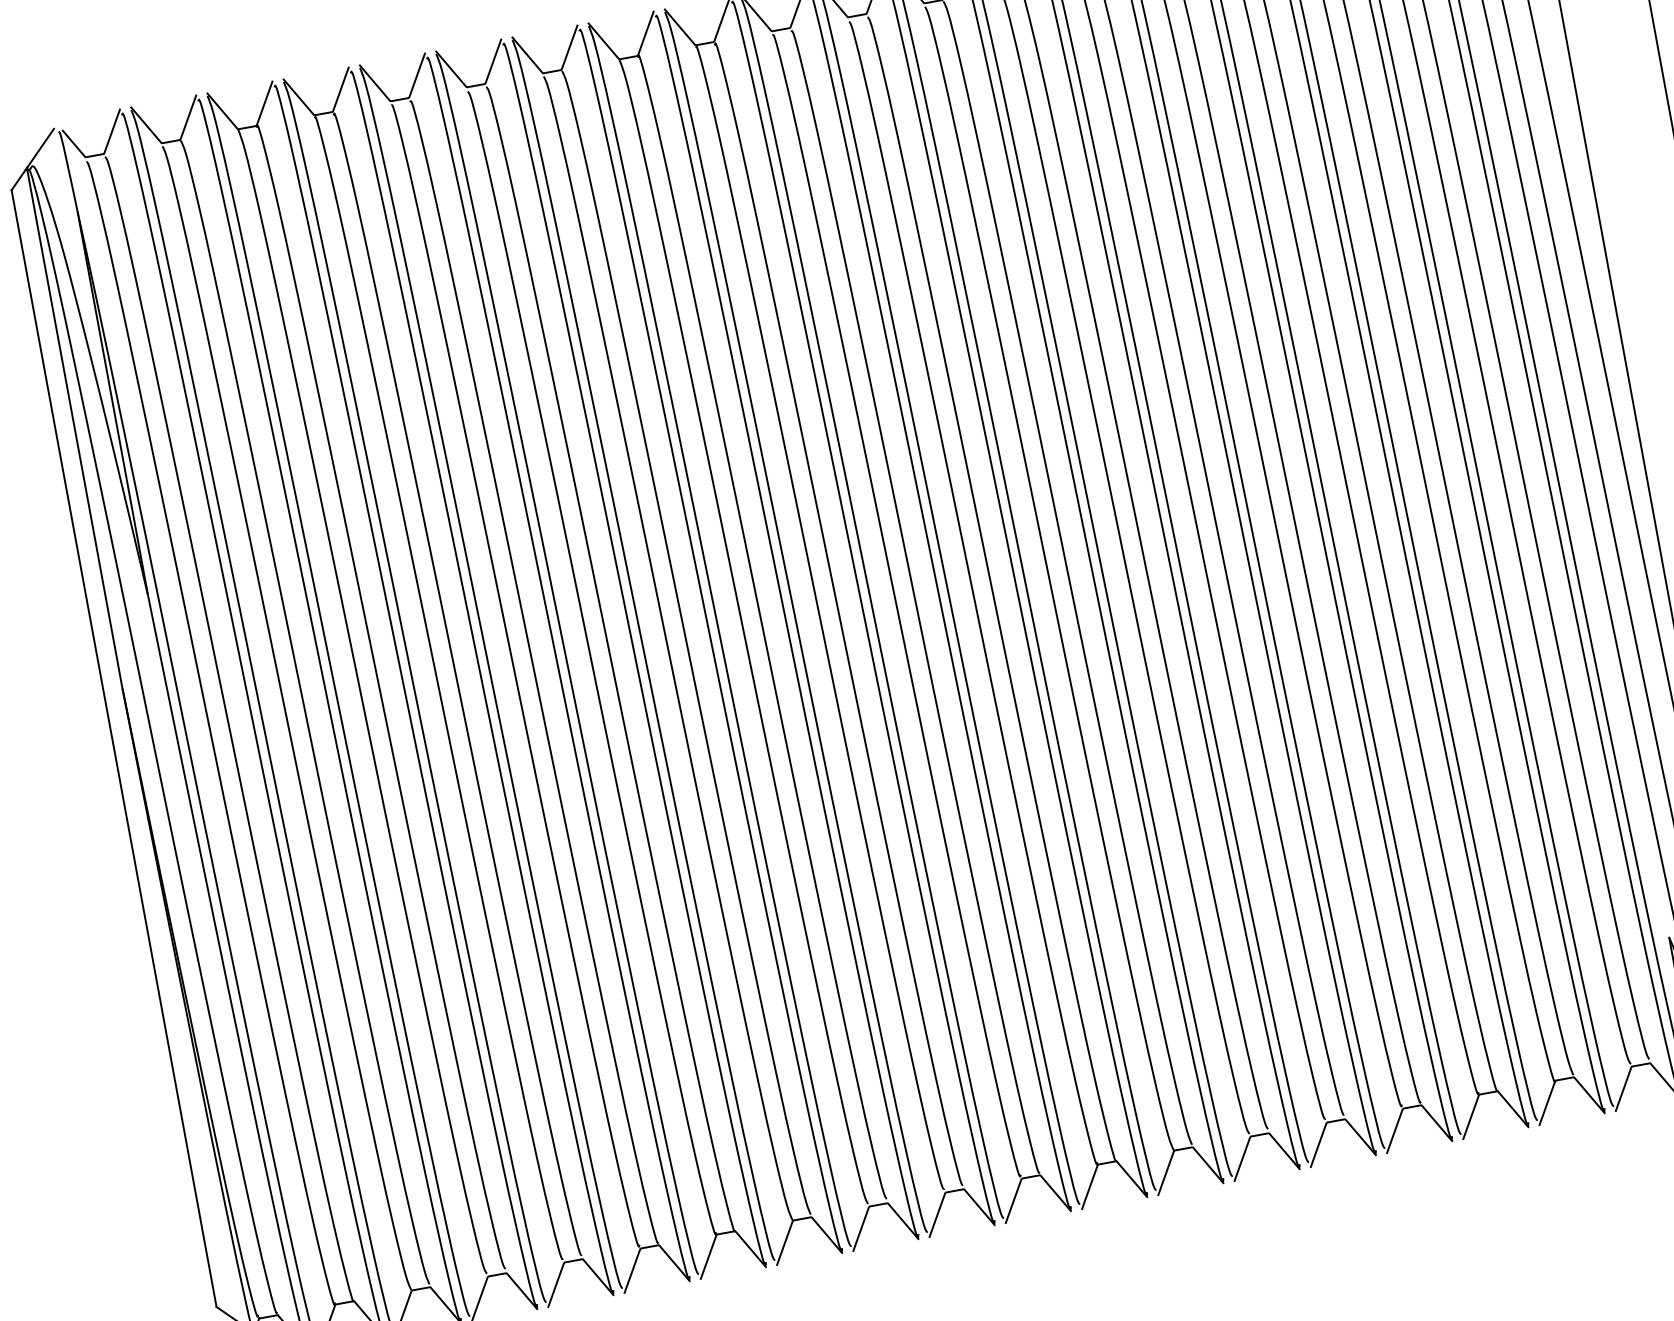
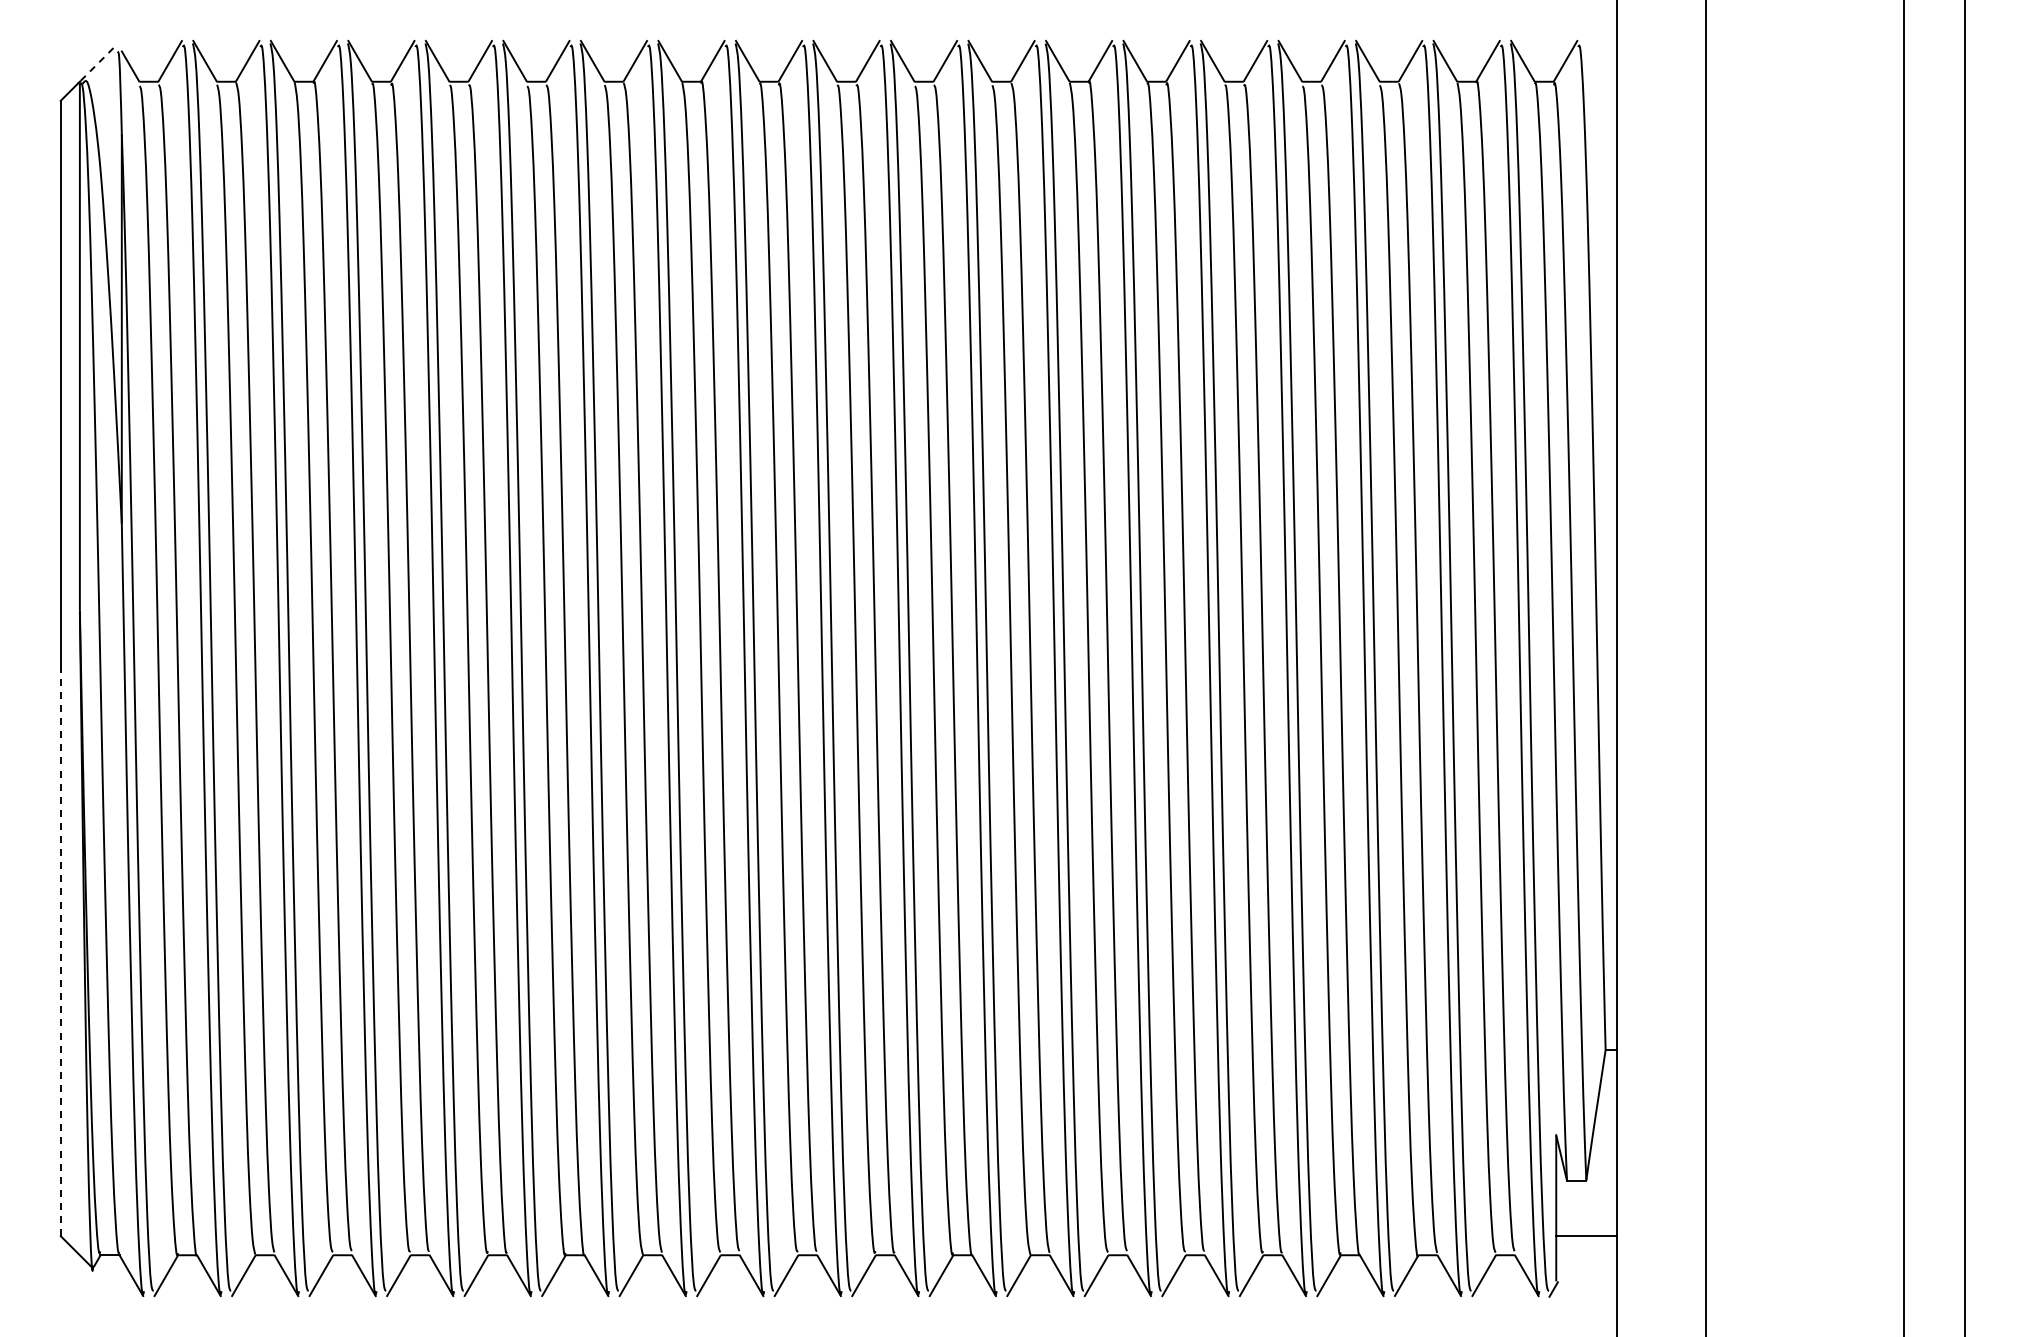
line: (40, 148) -> (96, 64), solid -> dashed
line: (165, 1028) -> (60, 952), solid -> dashed

